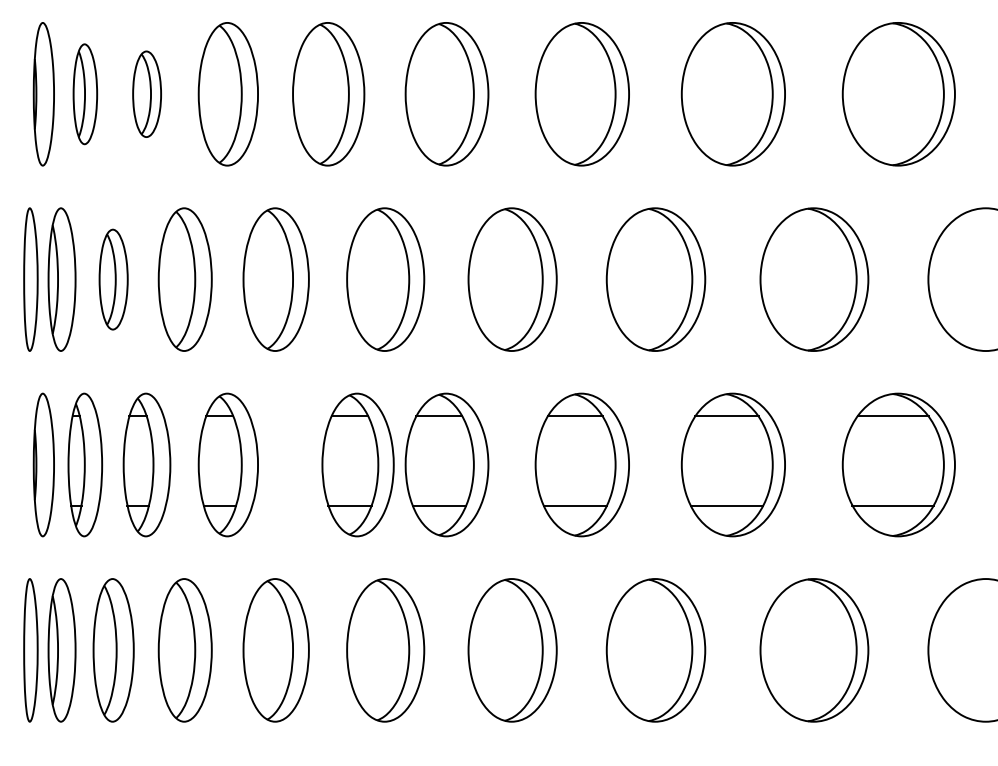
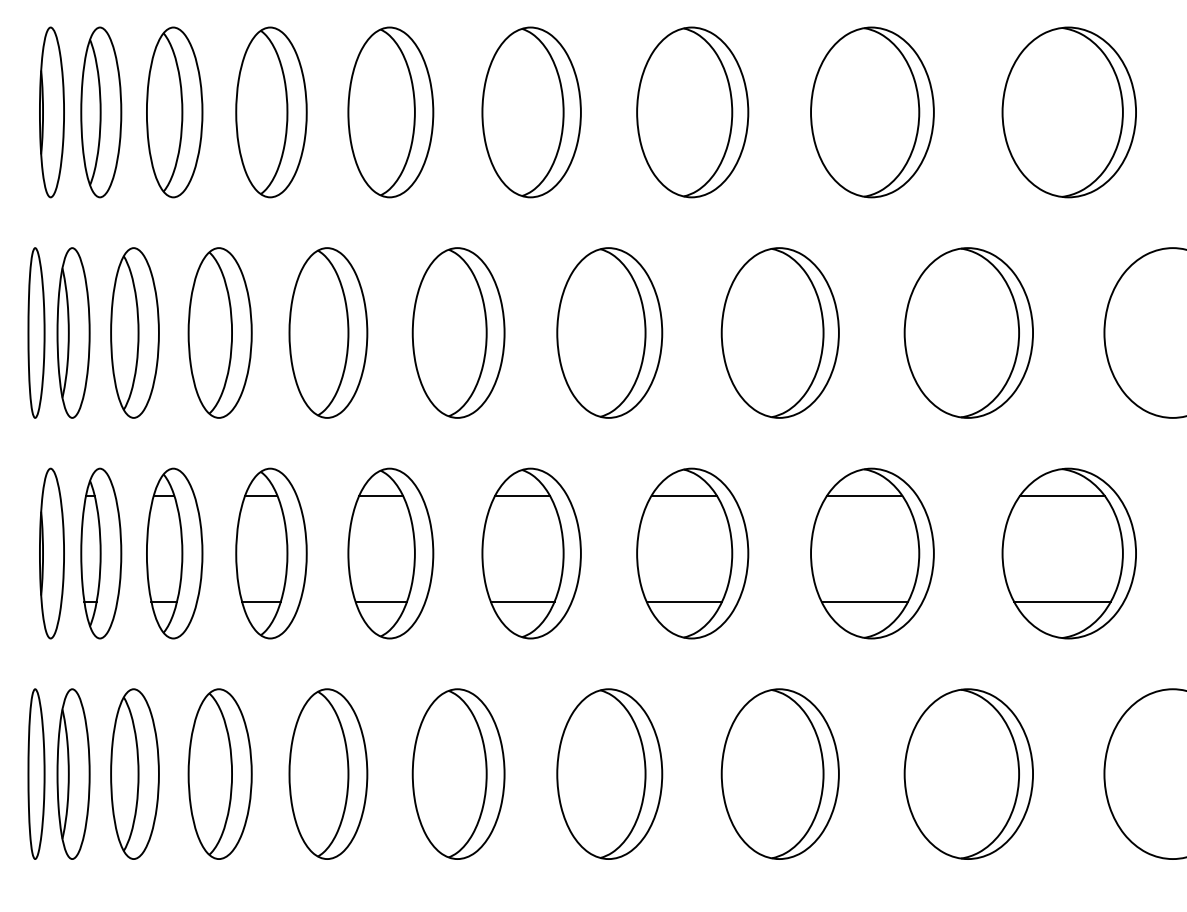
part: (85, 94) -> (101, 112), size x1.43
part: (146, 94) -> (174, 112), size x1.67
part: (113, 279) -> (134, 332), size x1.43
part: (357, 464) -> (390, 553), moved

